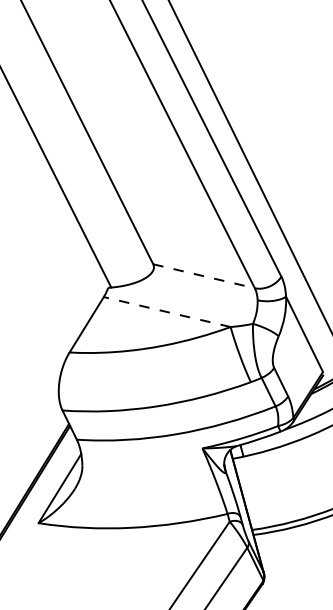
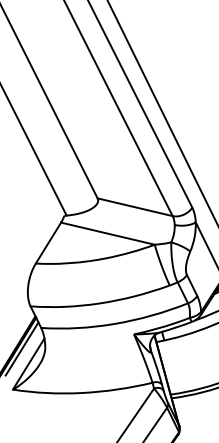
line: (204, 276) -> (135, 207), dashed -> solid
line: (166, 311) -> (107, 233), dashed -> solid
line: (50, 468) -> (21, 349), added

